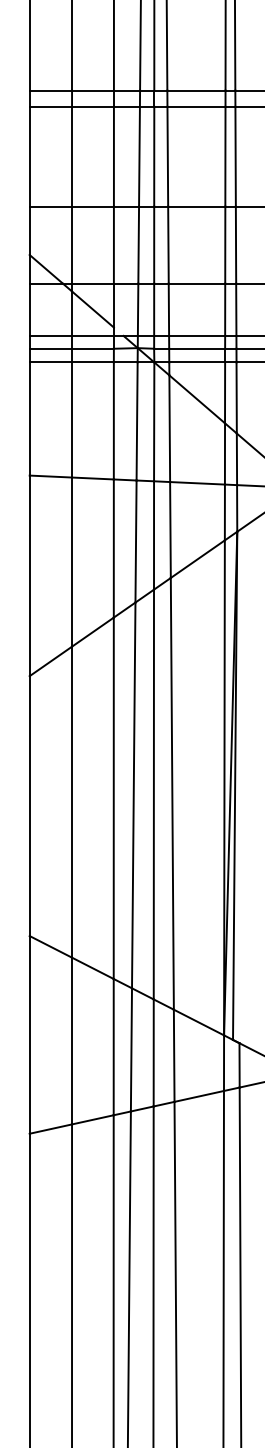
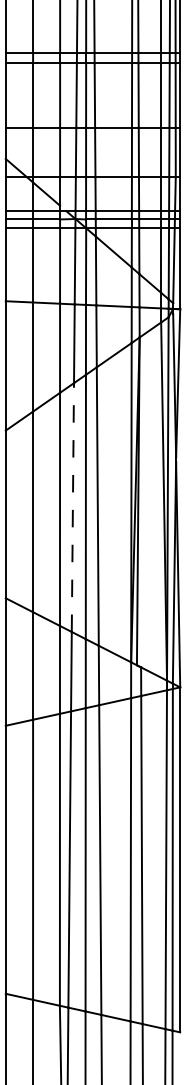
line: (133, 795) -> (72, 507), solid -> dashed

